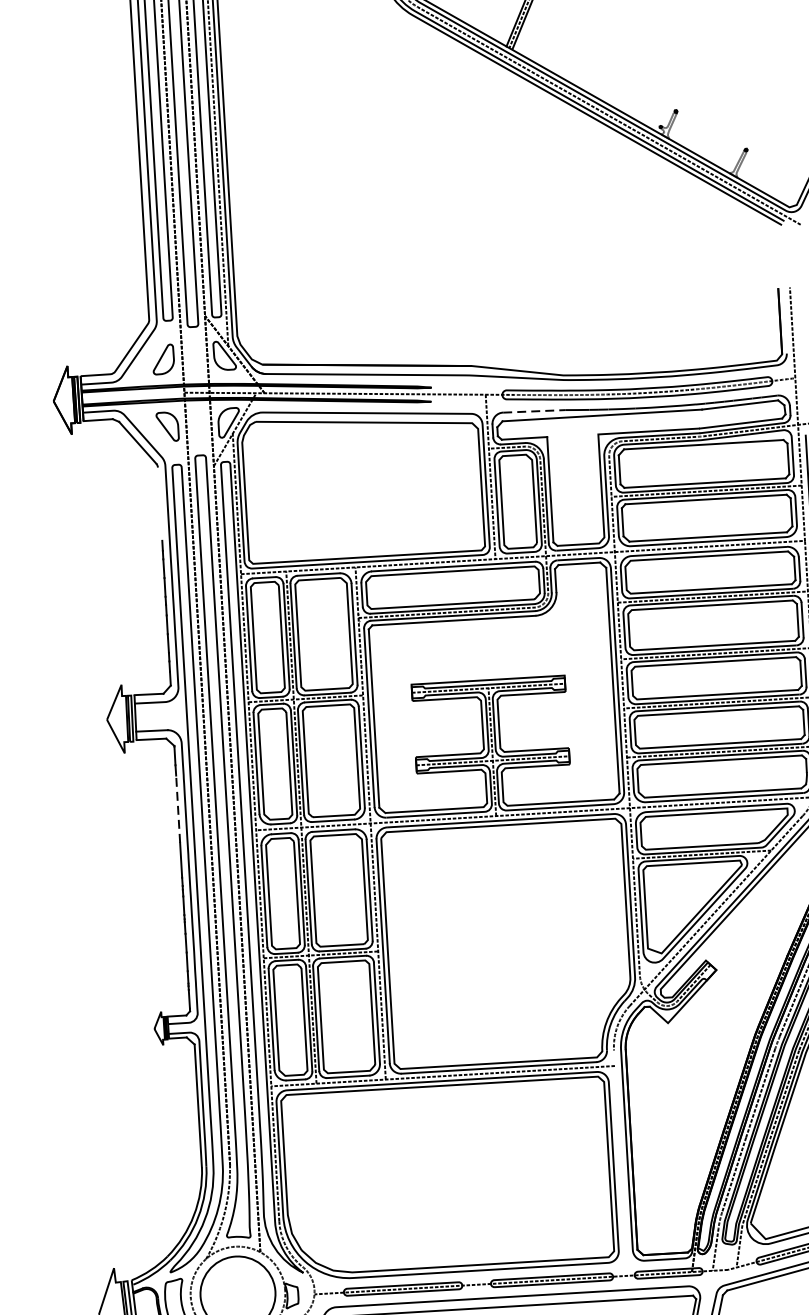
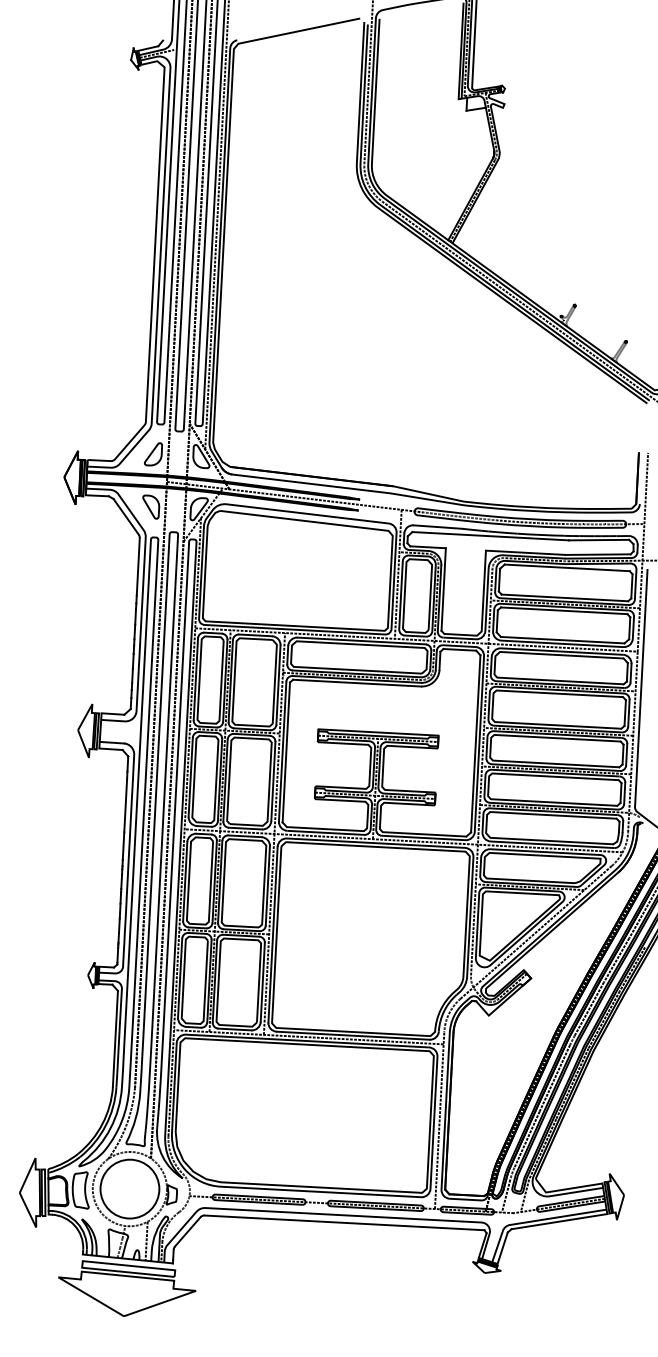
line: (534, 411) -> (438, 527), dashed -> solid
line: (159, 504) -> (137, 566), added
line: (177, 808) -> (125, 805), dashed -> solid
line: (620, 1163) -> (439, 1120), added

